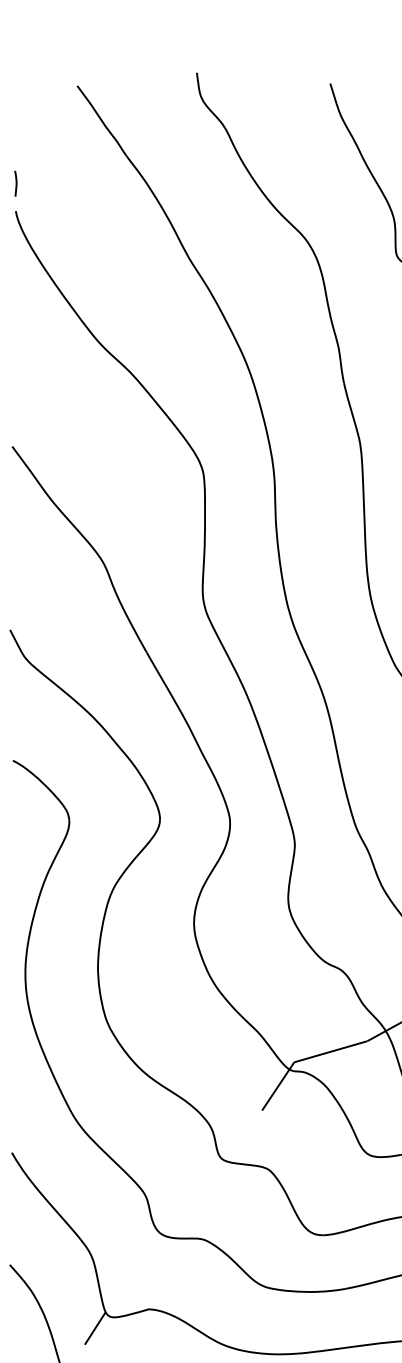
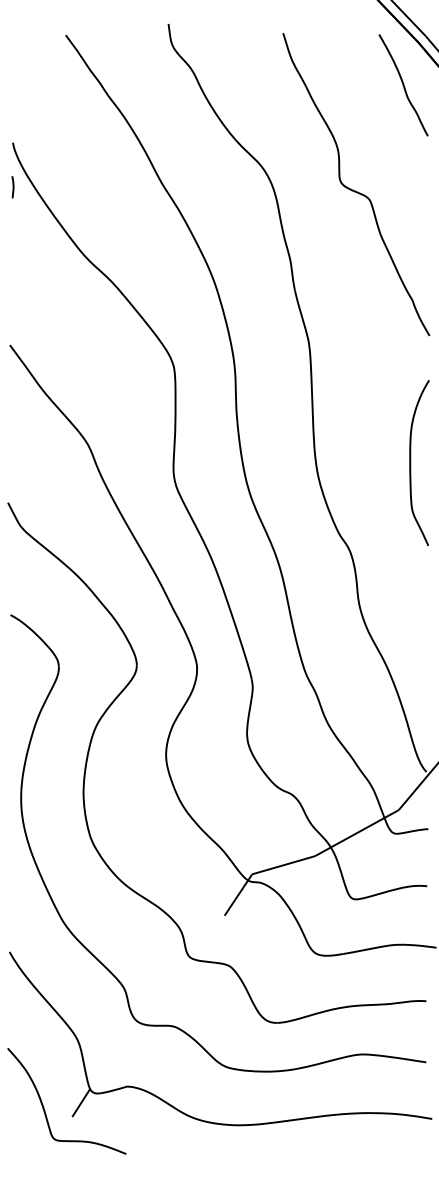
line: (15, 184) -> (12, 187), moved

